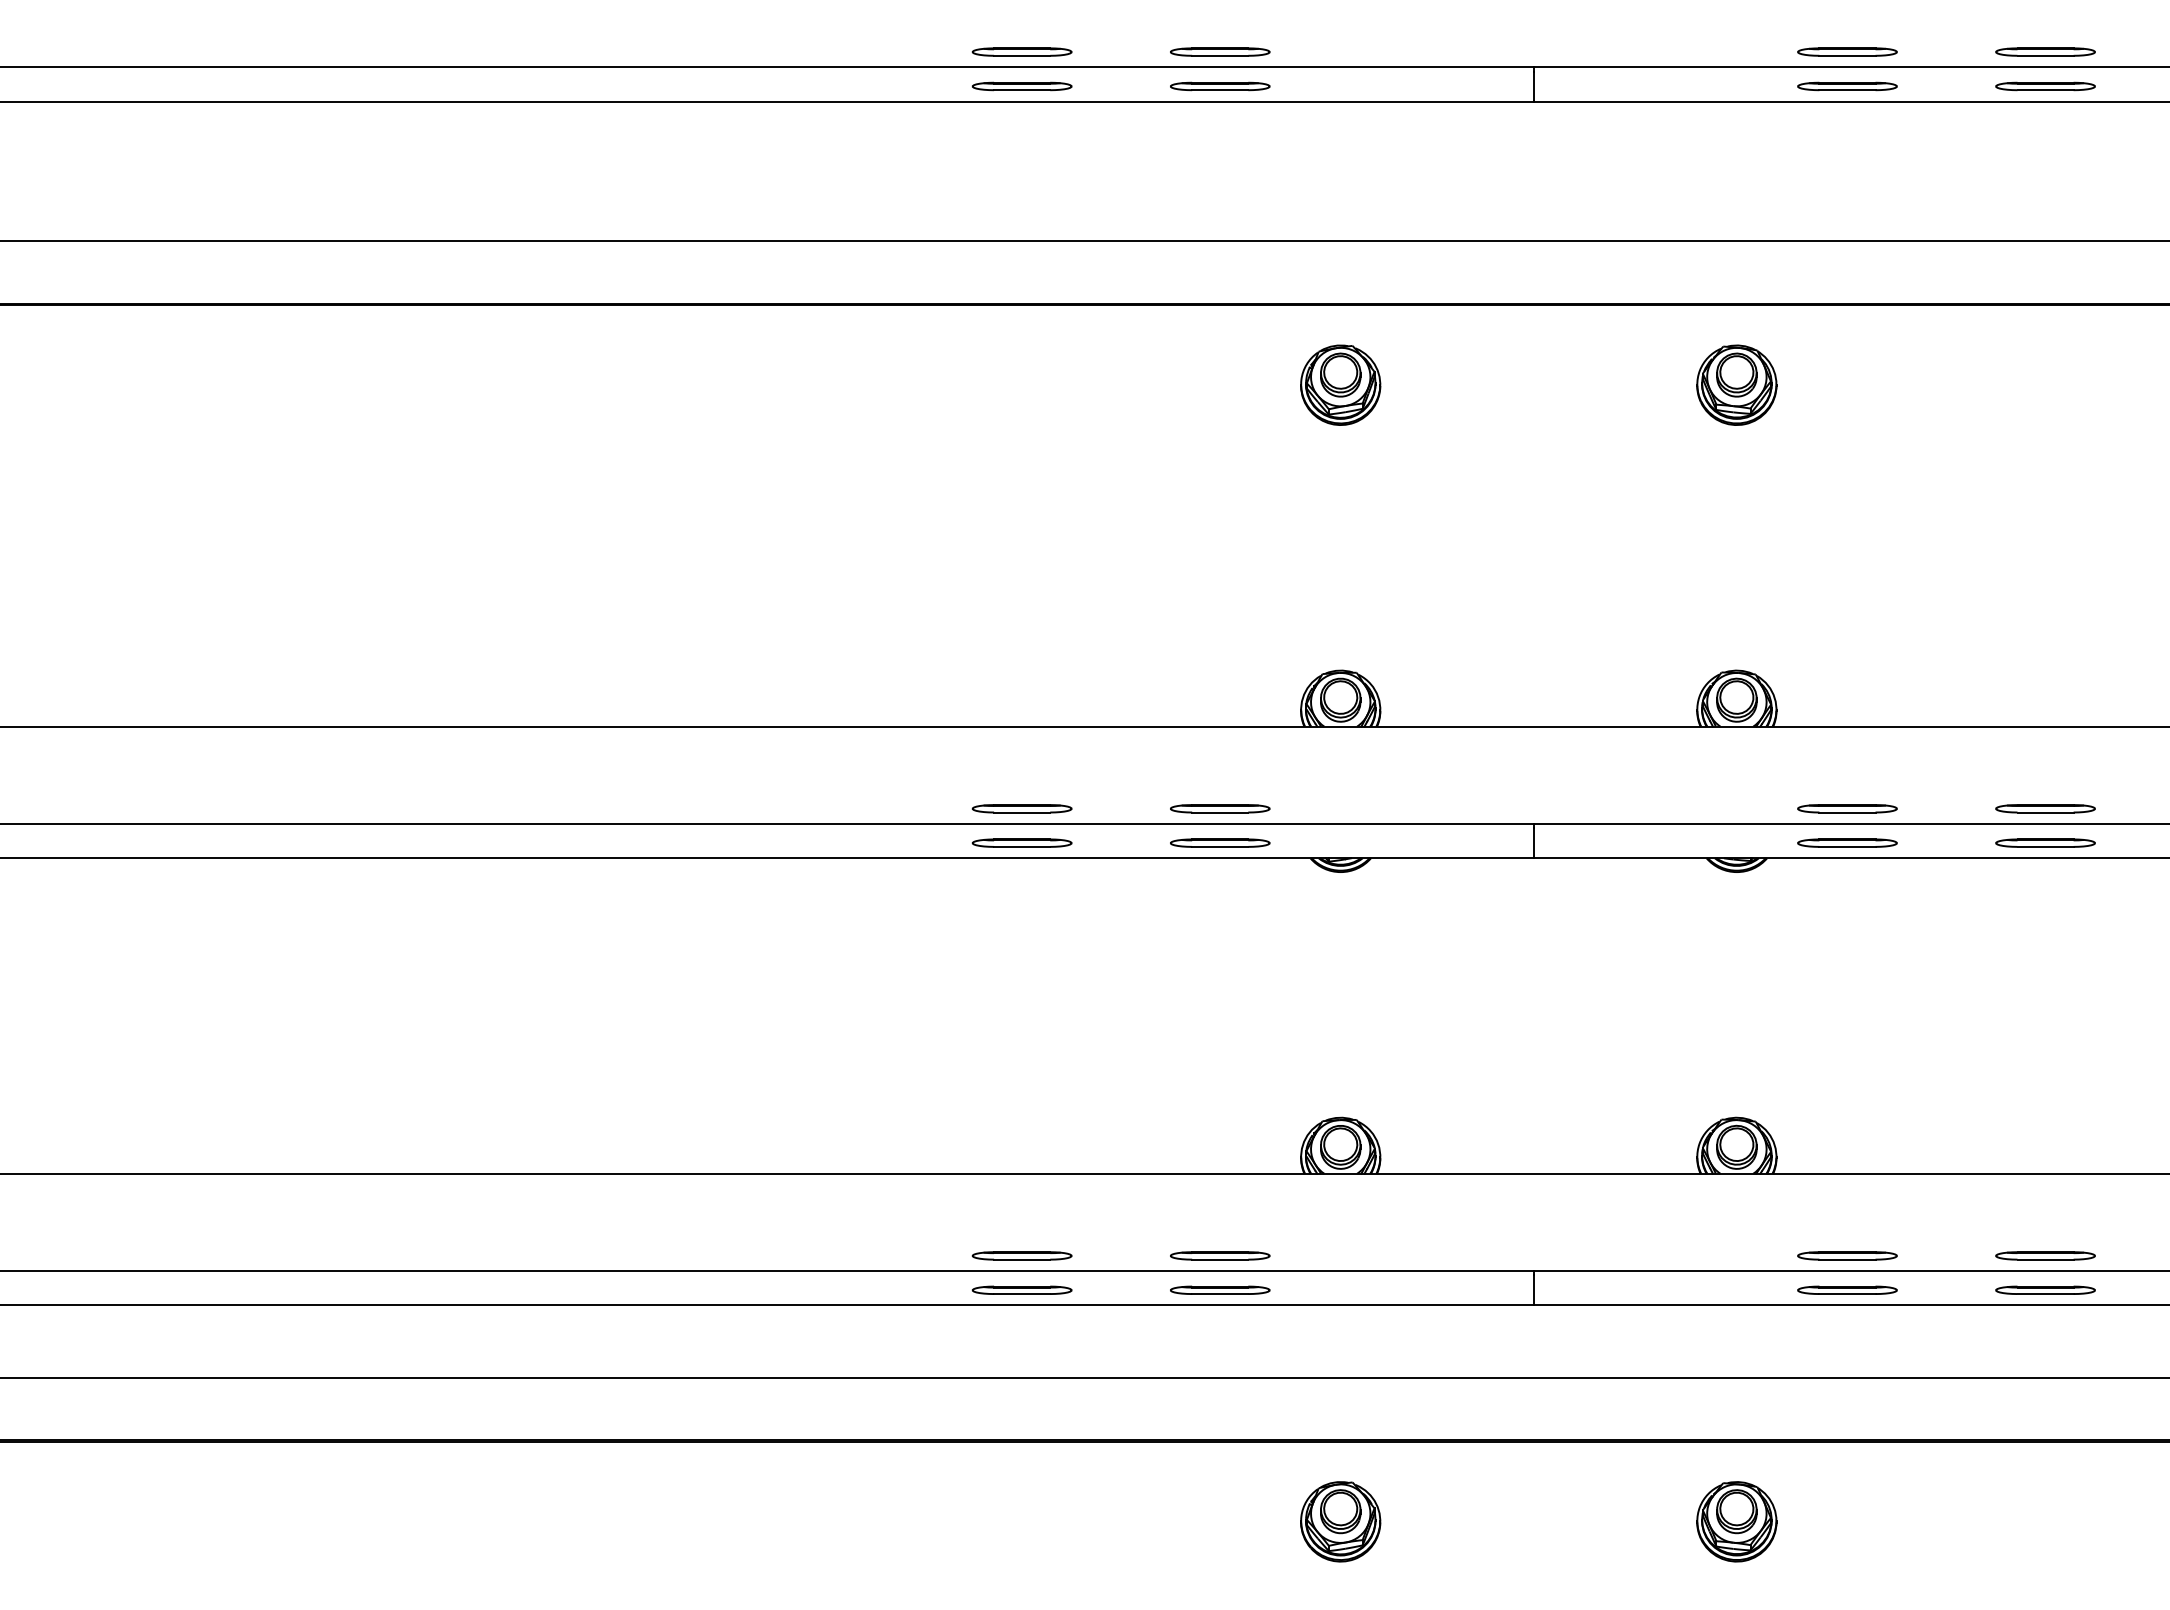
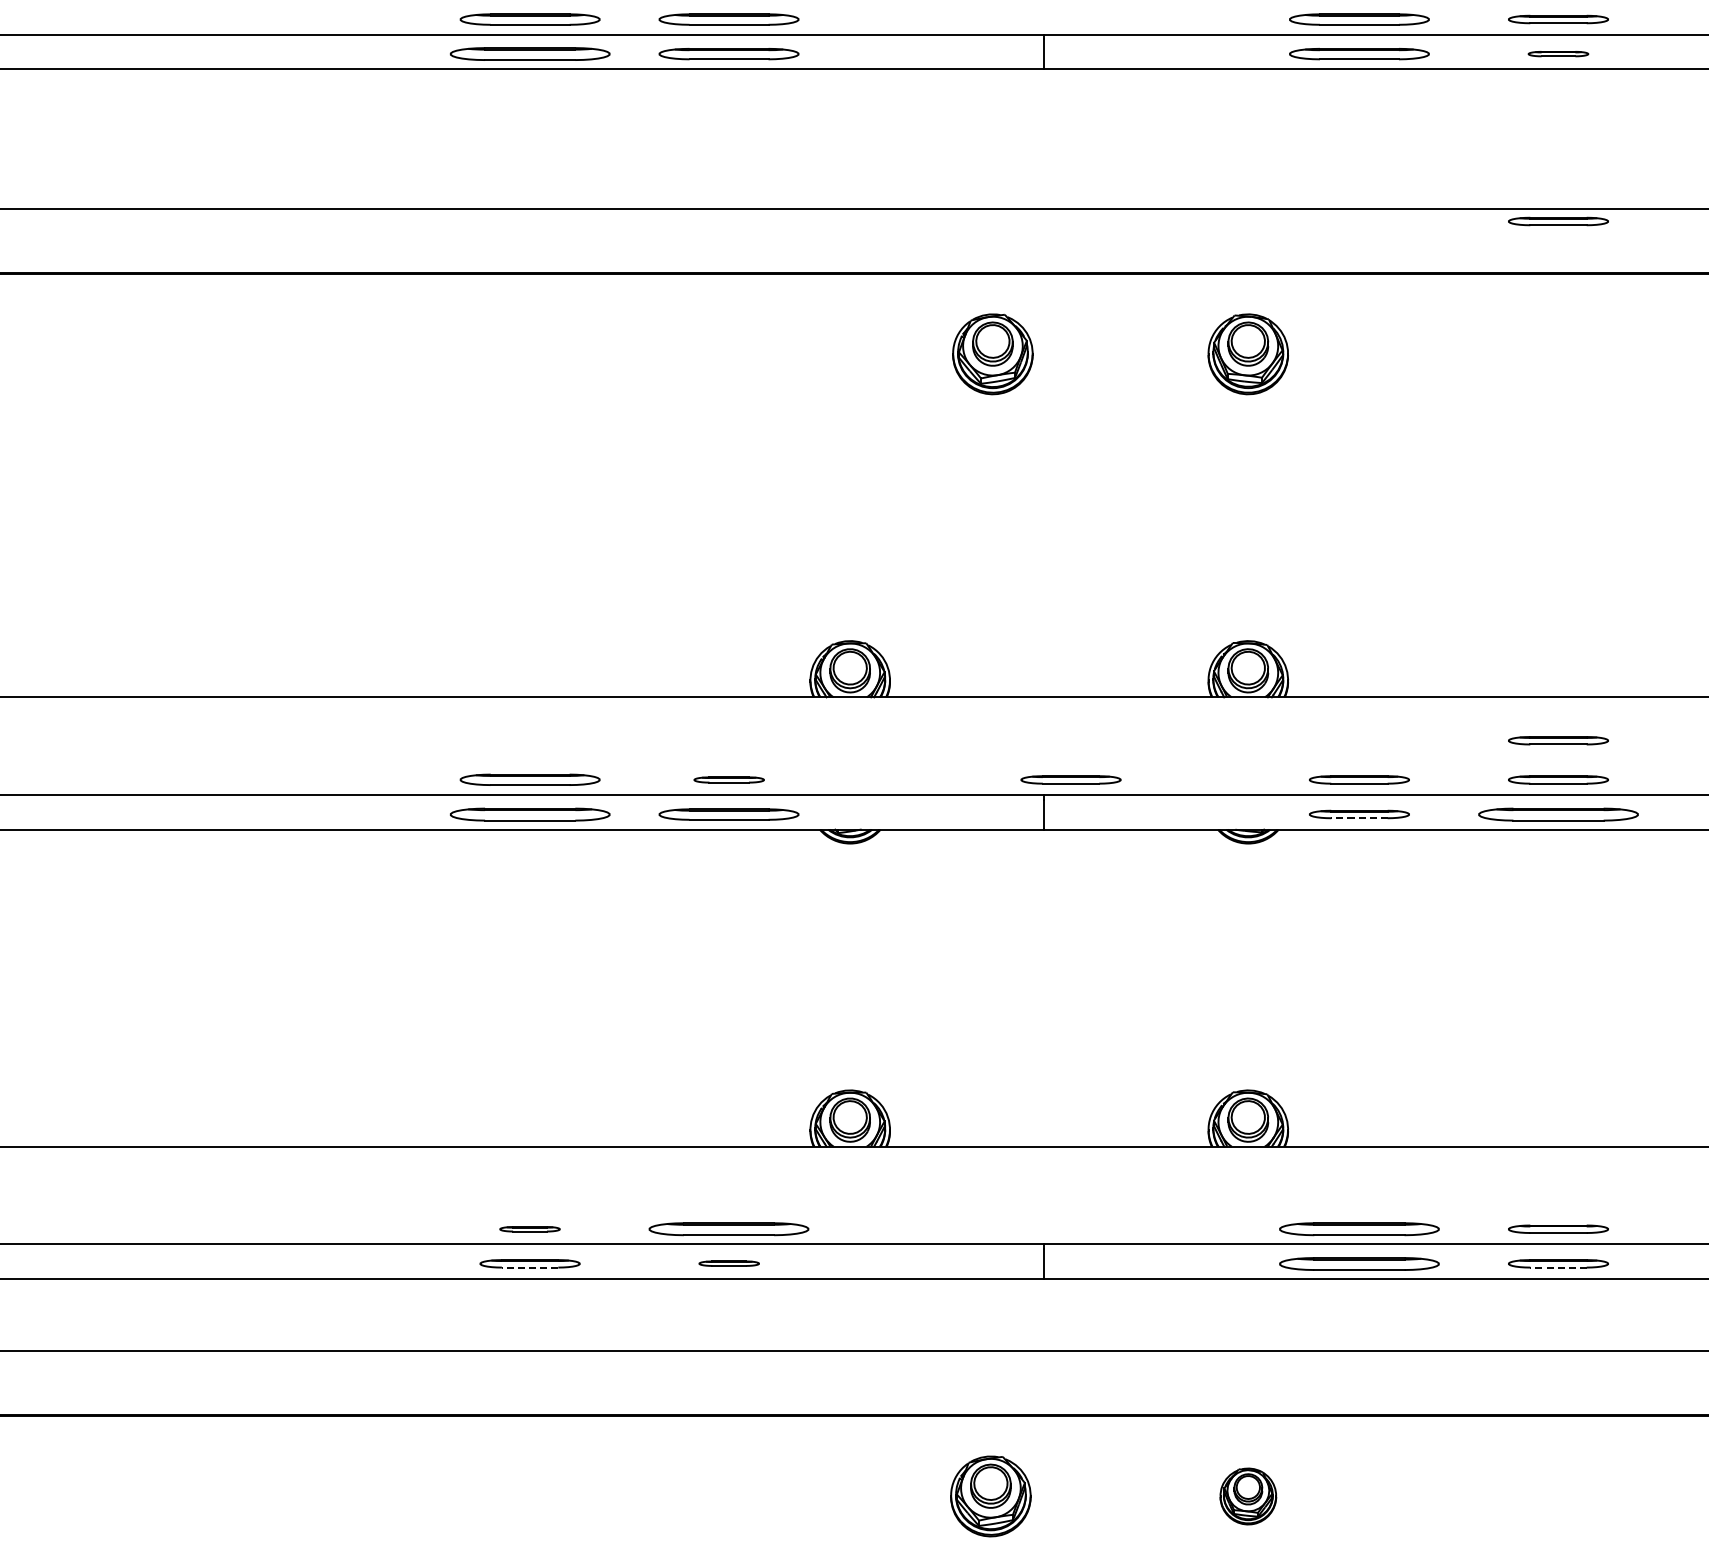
part: (1021, 51) -> (529, 18), size x1.4
part: (1220, 51) -> (729, 18), size x1.4
part: (1847, 51) -> (1359, 18), size x1.4
part: (1021, 86) -> (529, 54), size x1.6
part: (1220, 86) -> (729, 54), size x1.4
part: (1847, 86) -> (1359, 54), size x1.4
part: (2045, 86) -> (1558, 54), size x0.6
part: (2045, 252) -> (1558, 220), added
part: (1340, 384) -> (992, 353), moved
part: (2045, 769) -> (1558, 740), added
part: (1021, 808) -> (529, 779), size x1.4
part: (1220, 808) -> (729, 779), size x0.7
part: (1560, 808) -> (1071, 779), added
part: (1021, 842) -> (529, 813), size x1.6
part: (1220, 842) -> (729, 813), size x1.4
part: (2045, 842) -> (1558, 813), size x1.6
line: (1846, 846) -> (1358, 817), solid -> dashed
part: (1021, 1255) -> (529, 1228), size x0.6
part: (1220, 1255) -> (729, 1228), size x1.6
part: (1847, 1255) -> (1359, 1228), size x1.6
part: (1220, 1289) -> (729, 1263), size x0.6
part: (1847, 1289) -> (1359, 1263), size x1.6
line: (1021, 1294) -> (529, 1268), solid -> dashed
line: (2045, 1294) -> (1558, 1268), solid -> dashed
part: (1340, 1521) -> (990, 1496), moved
part: (1736, 1521) -> (1247, 1496), size x0.7

